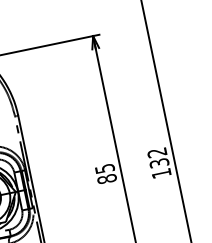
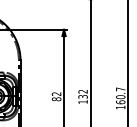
text: (104, 167) -> (56, 93), 85 -> 82

